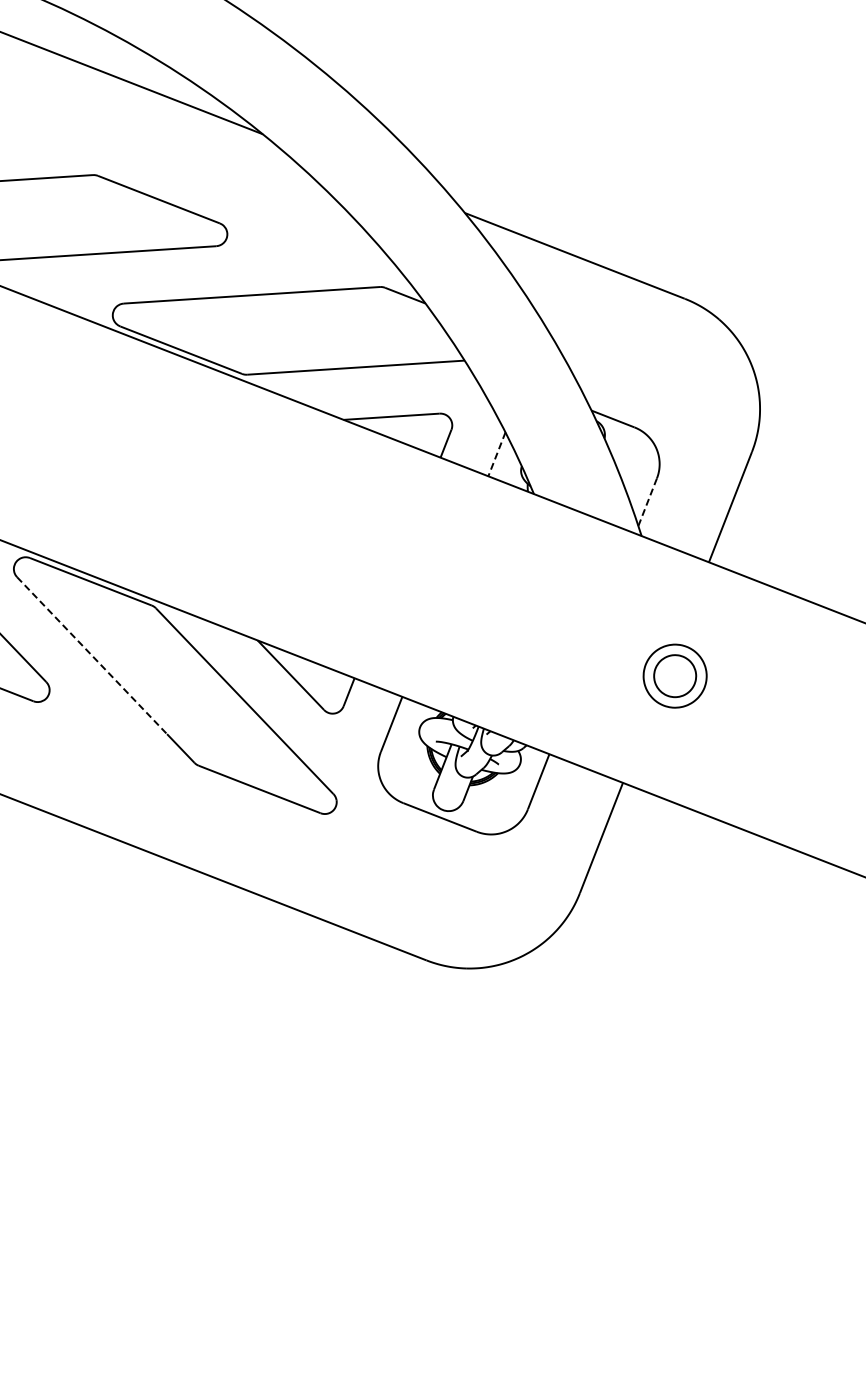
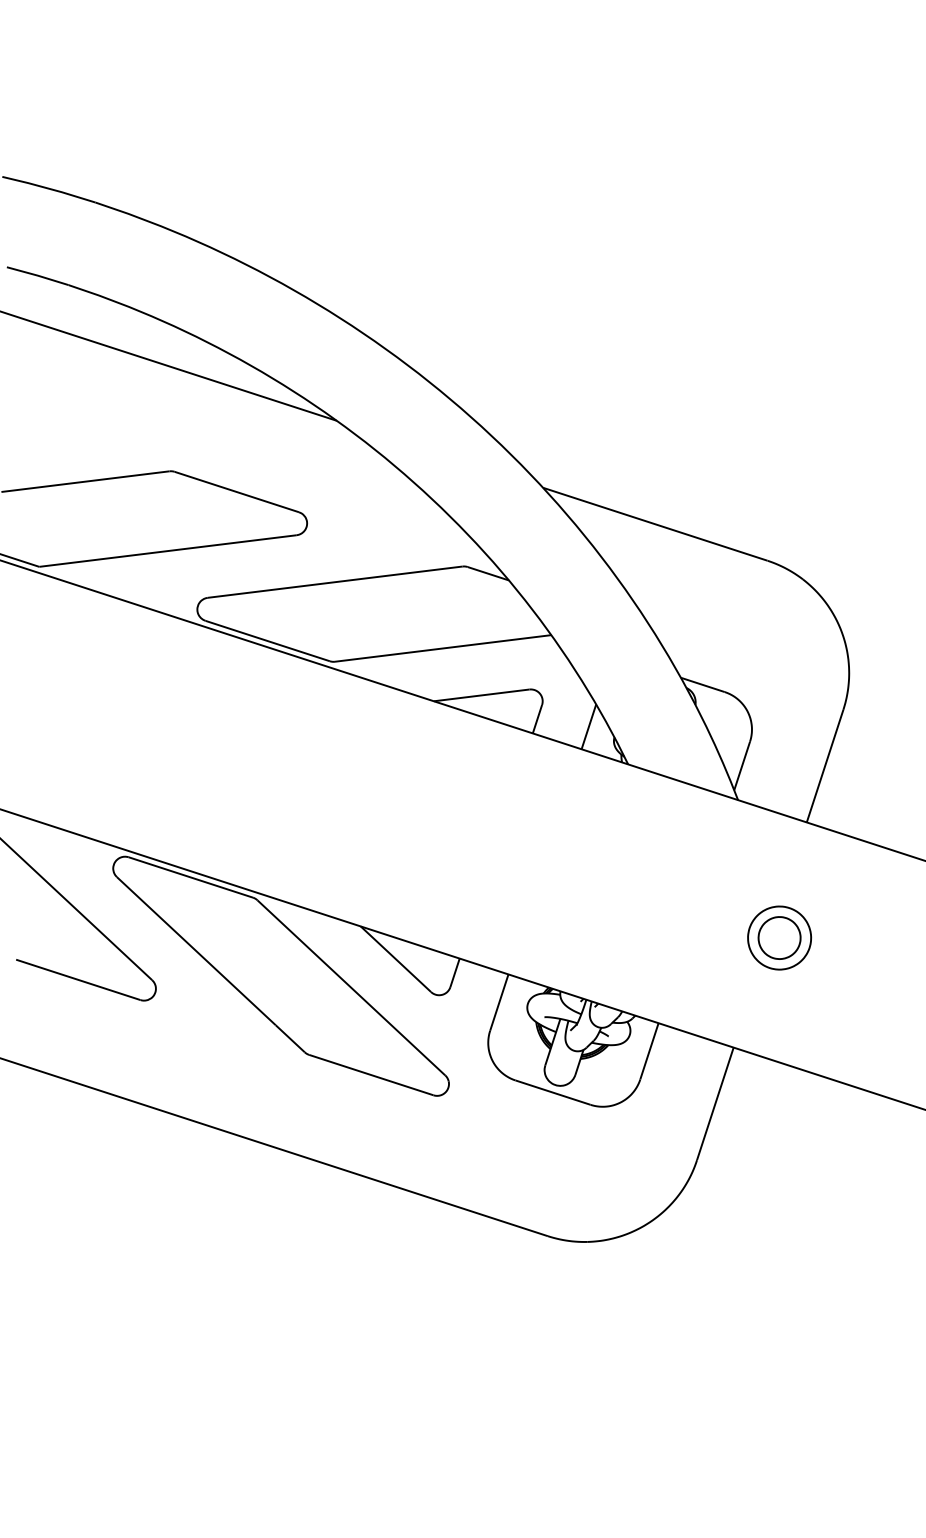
line: (496, 453) -> (588, 726), dashed -> solid
line: (647, 502) -> (742, 766), dashed -> solid
line: (92, 656) -> (196, 951), dashed -> solid

